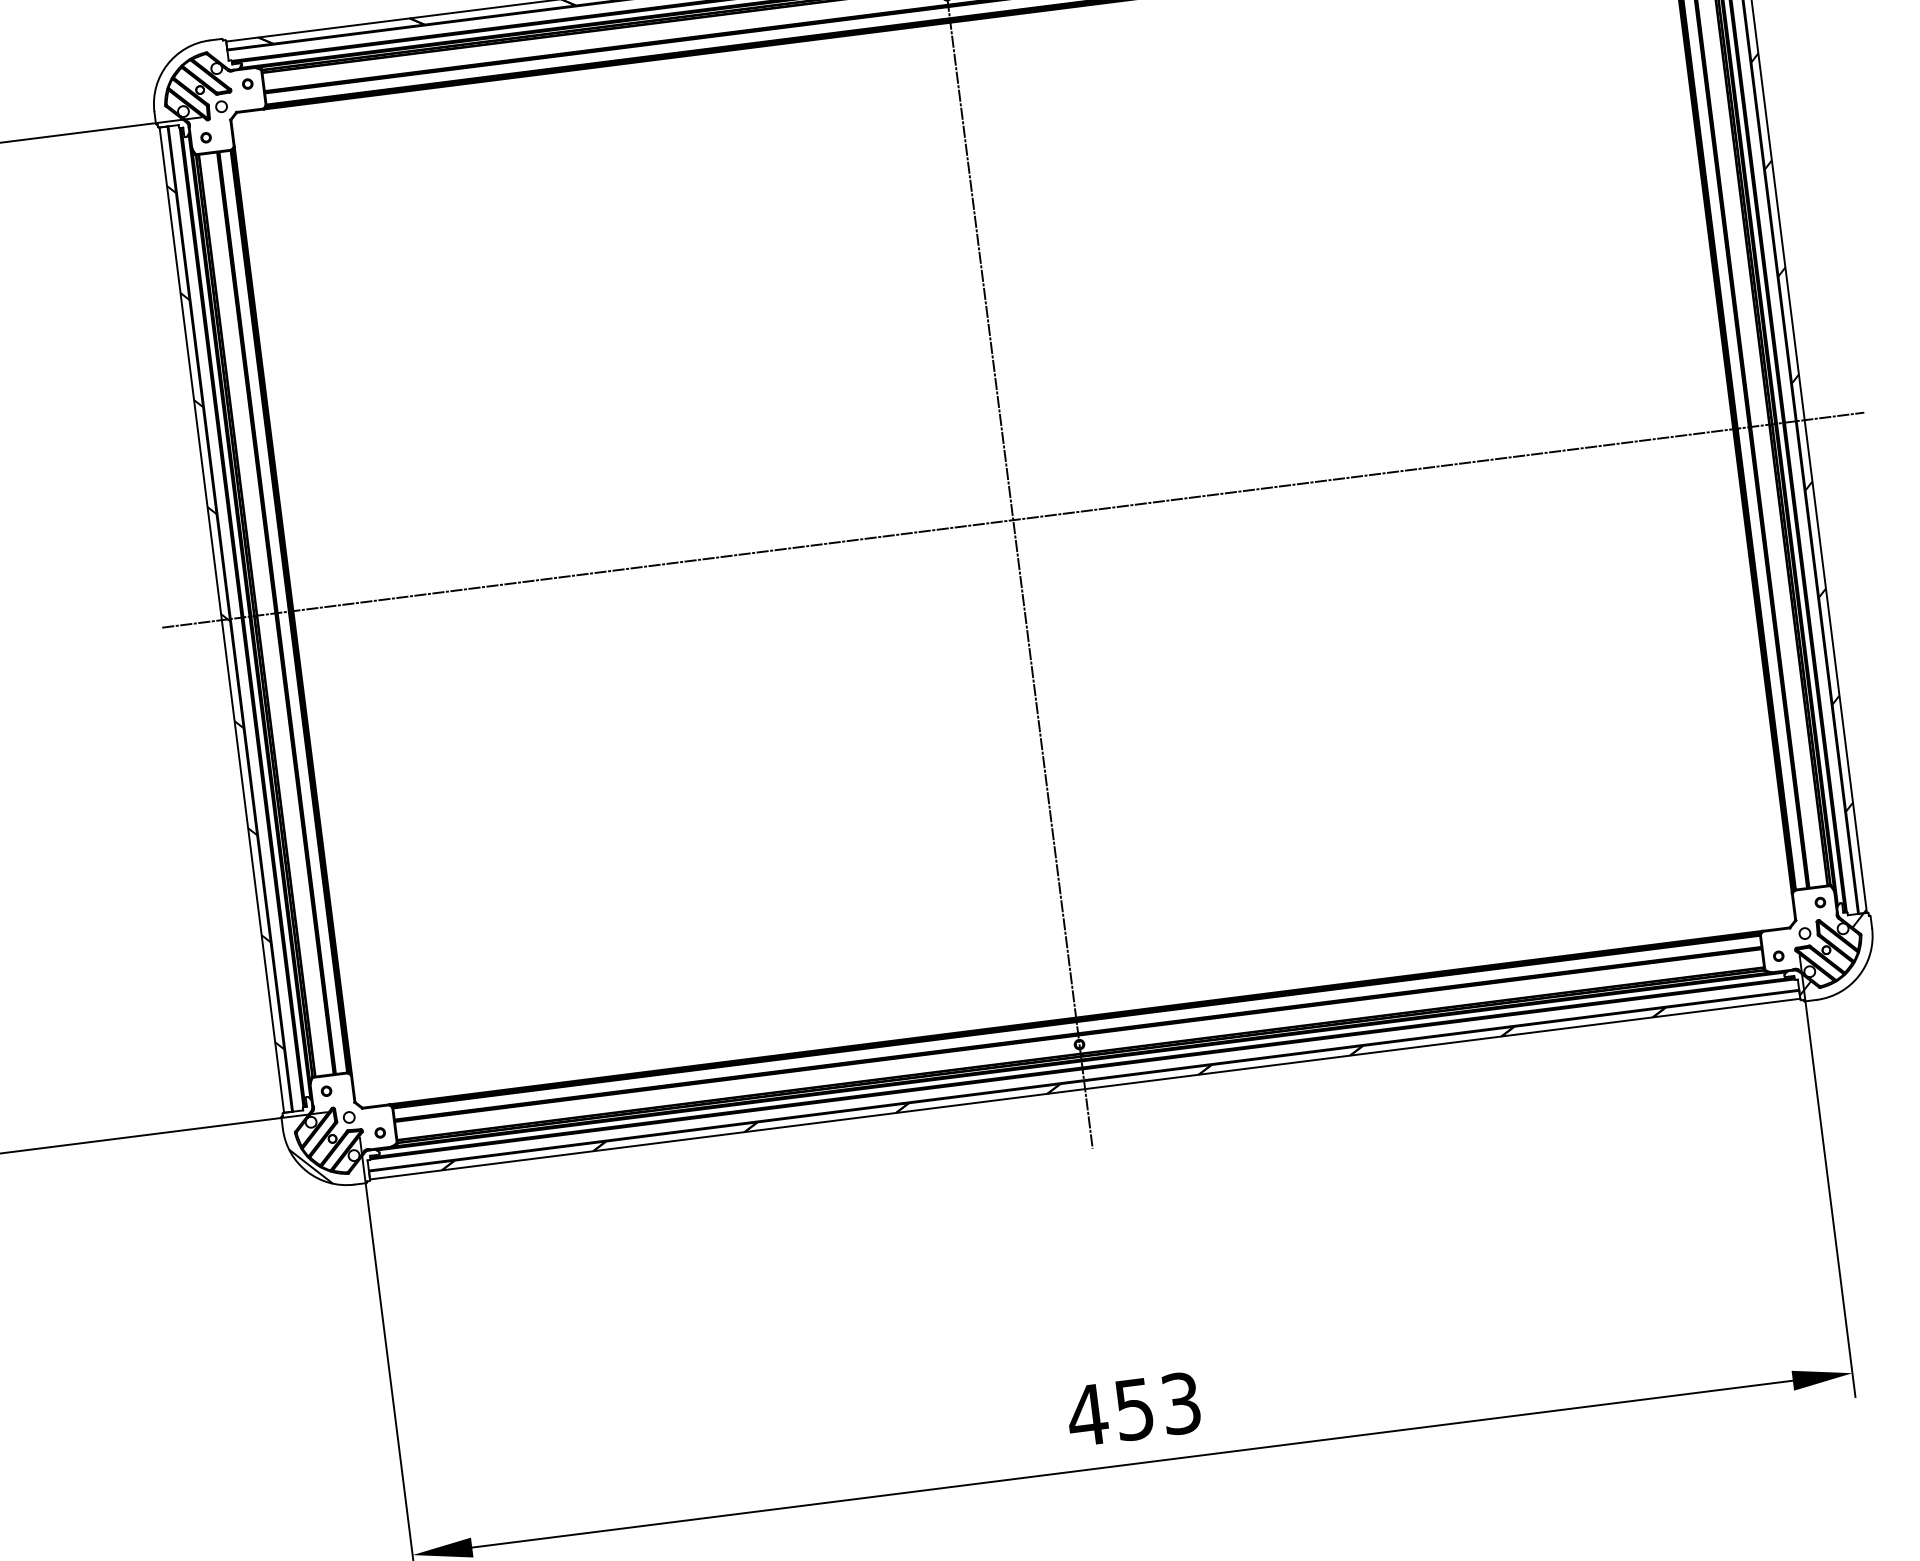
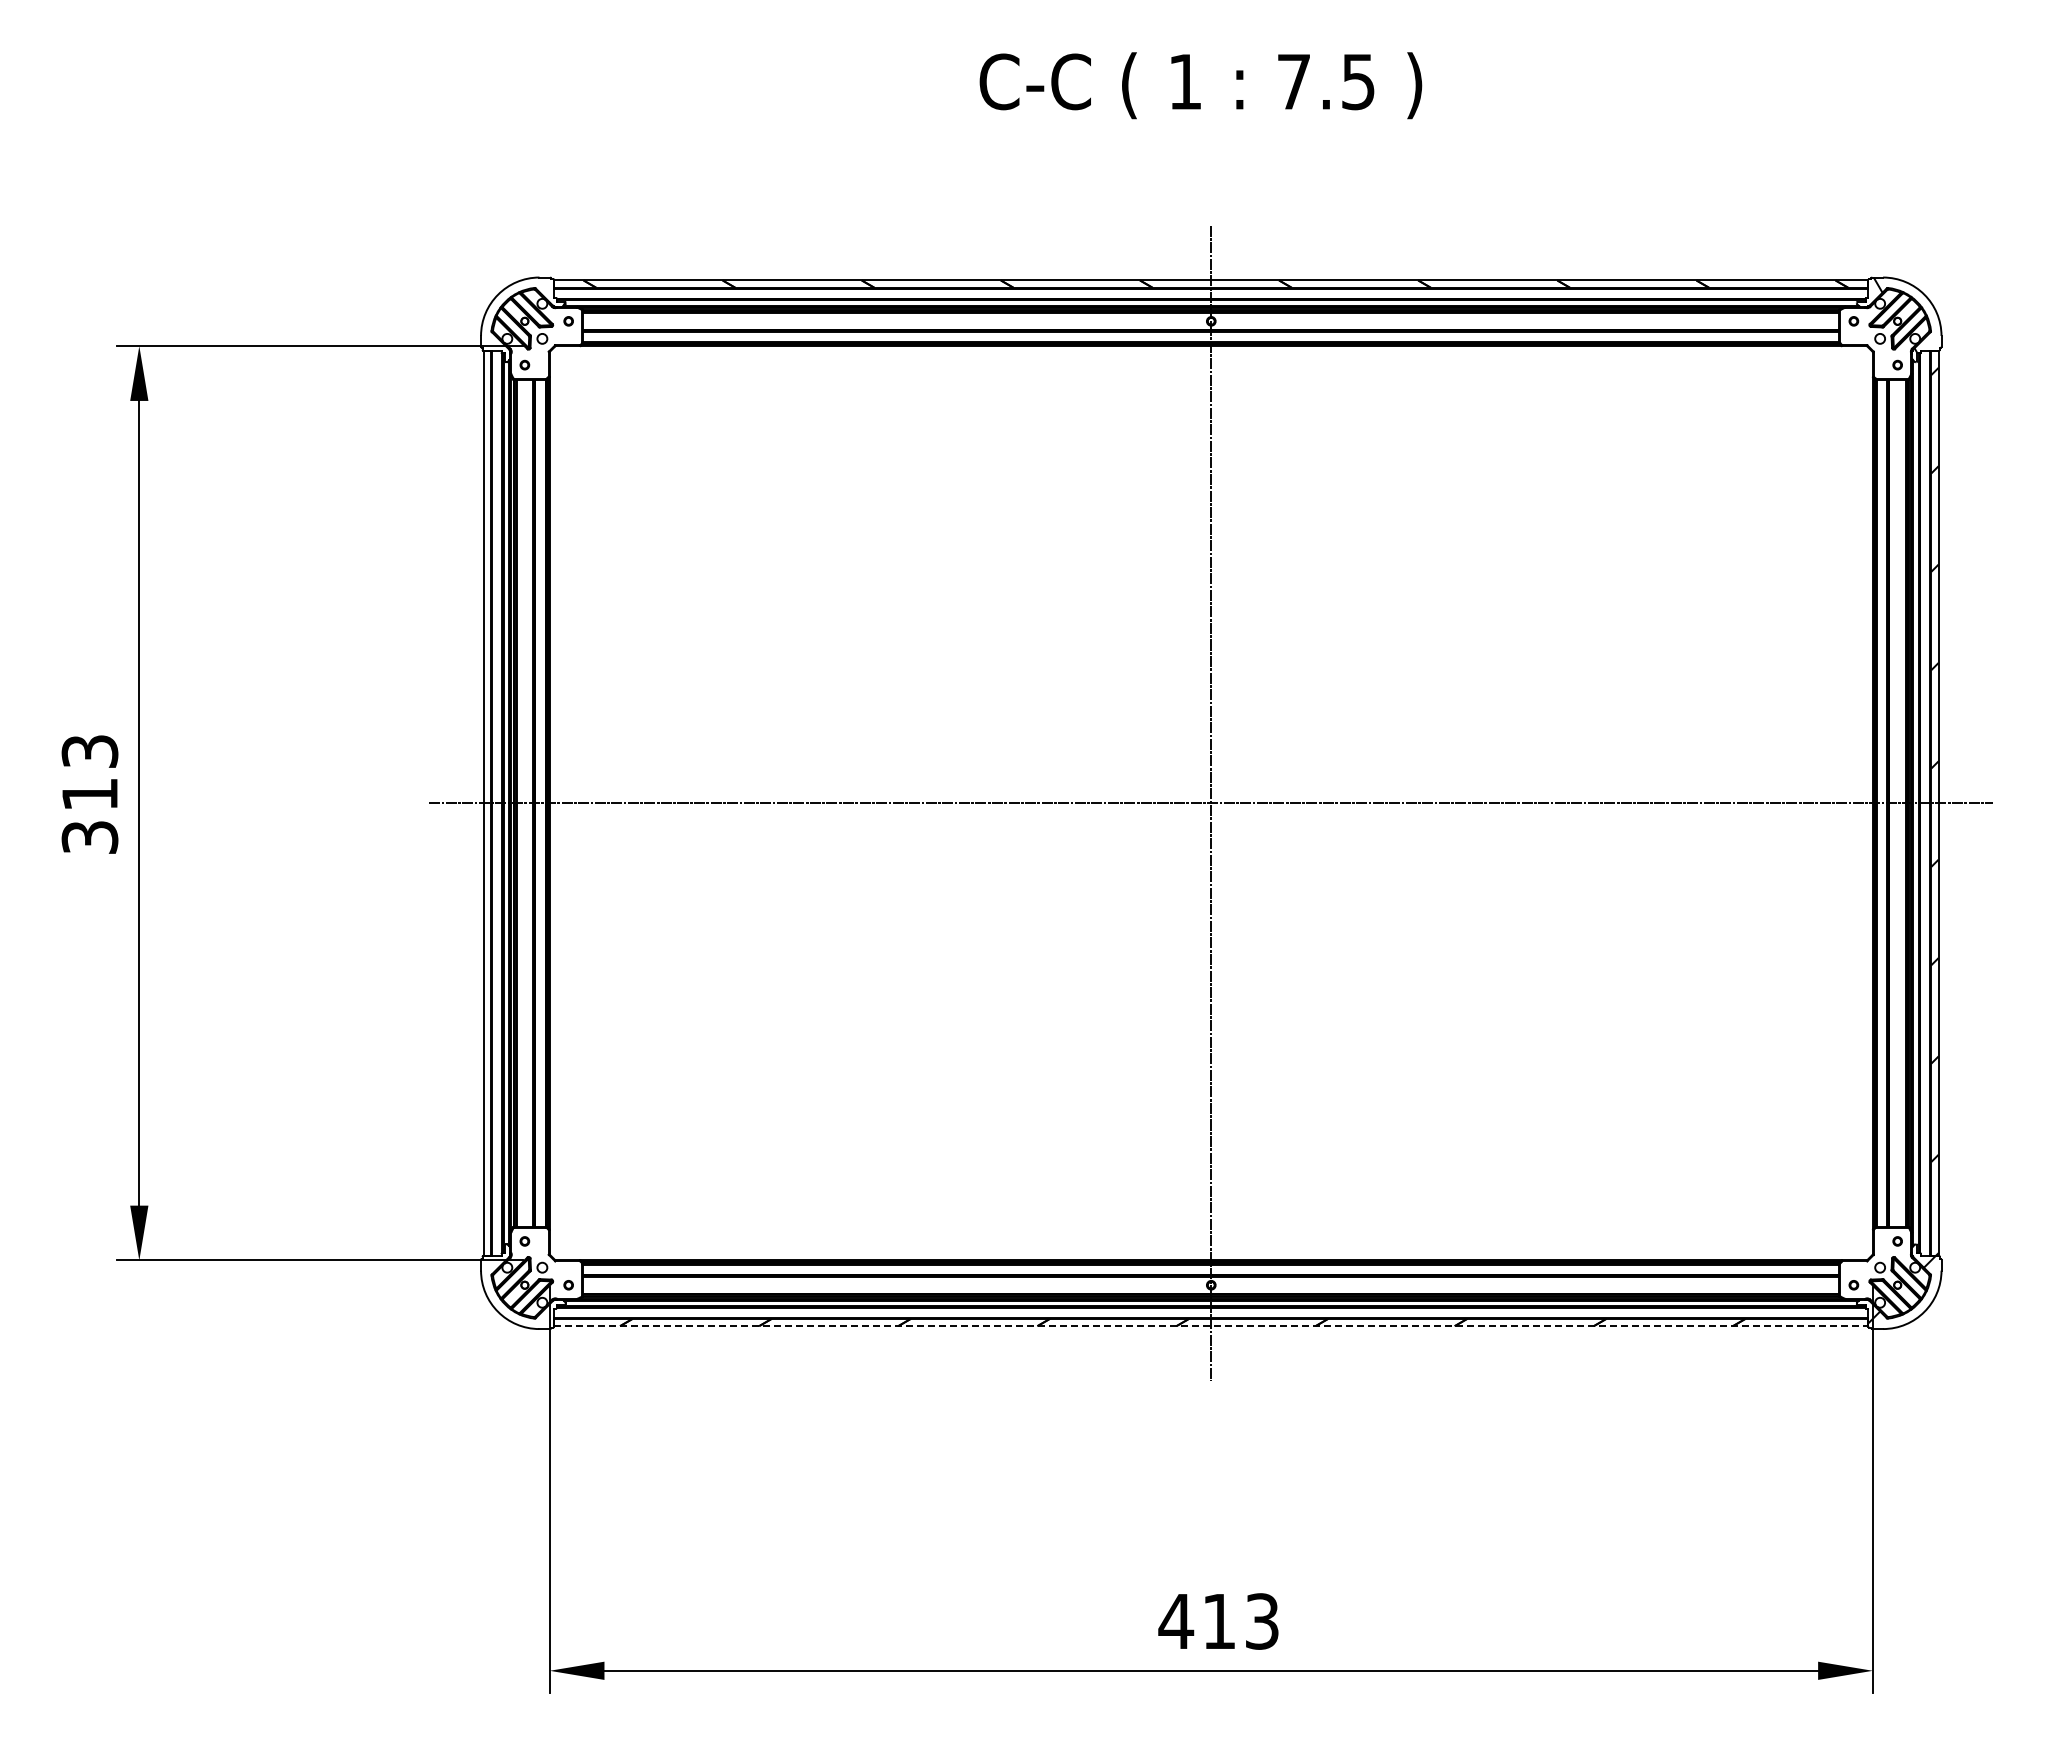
hatch: (225, 617) -> (487, 801), removed
line: (1085, 1089) -> (1211, 1326), solid -> dashed
hatch: (311, 1166) -> (502, 1307), removed
text: (1133, 1409) -> (1218, 1621), 453 -> 413

